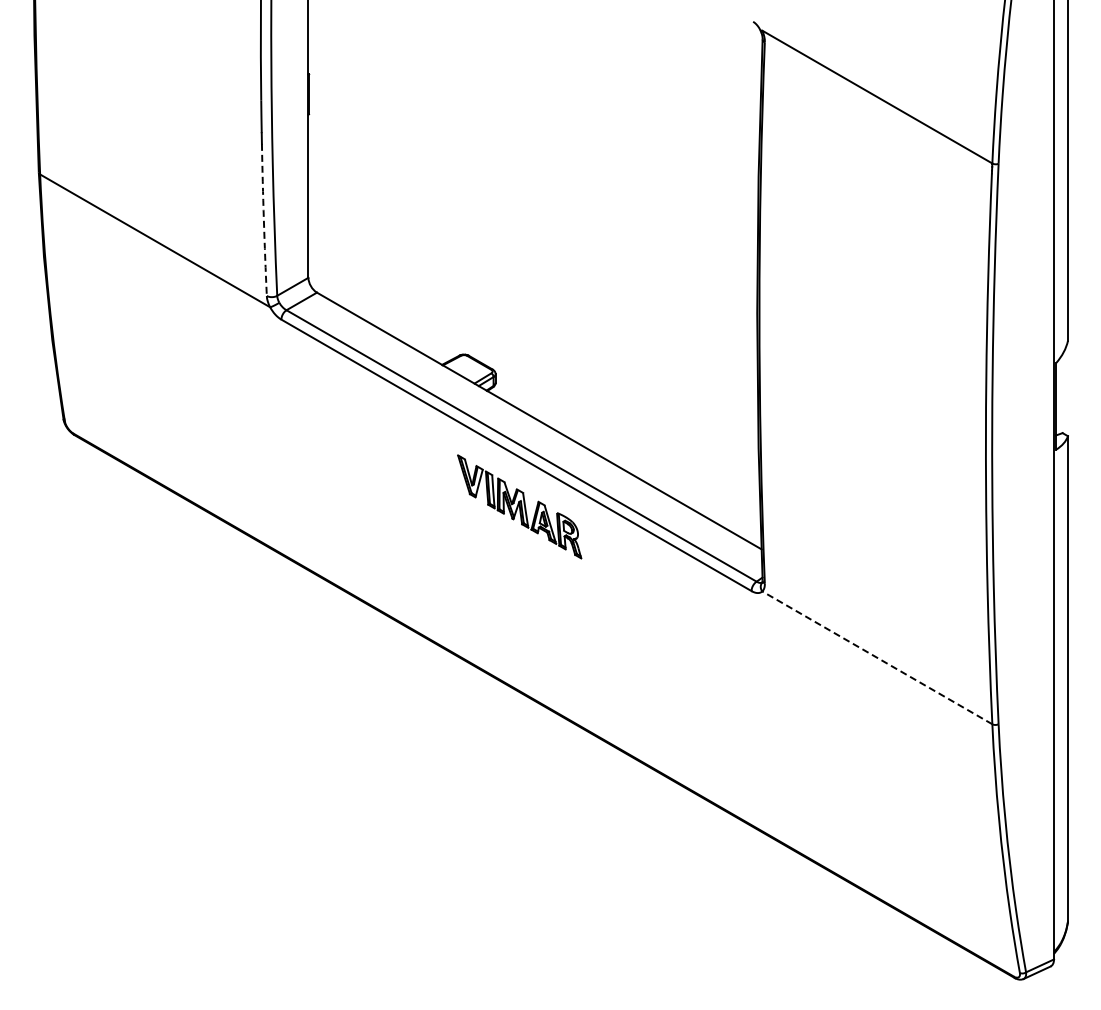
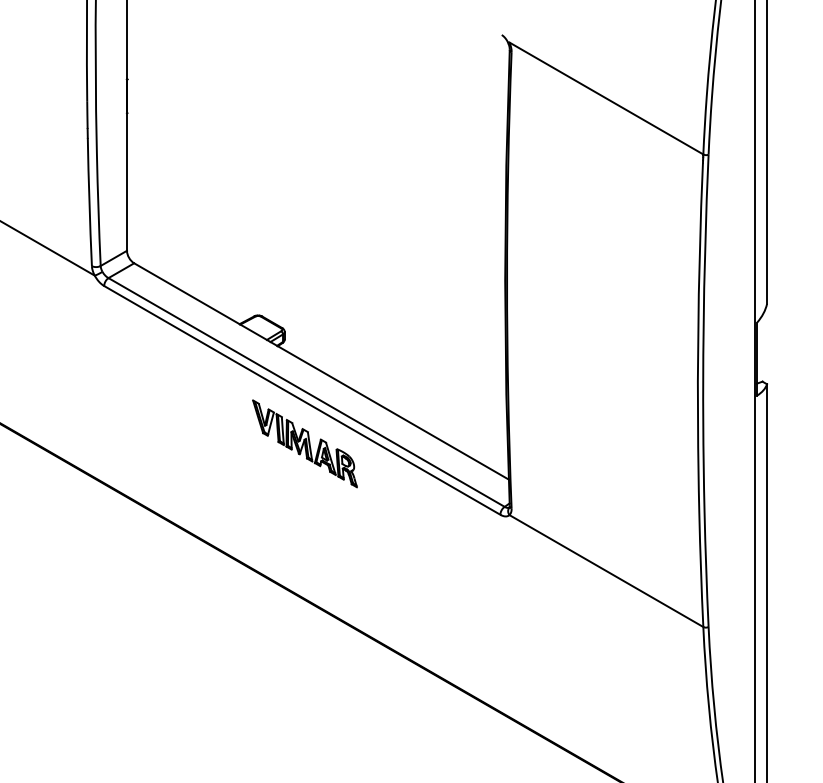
arc: (263, 219) -> (89, 201), dashed -> solid
line: (877, 657) -> (606, 570), dashed -> solid

